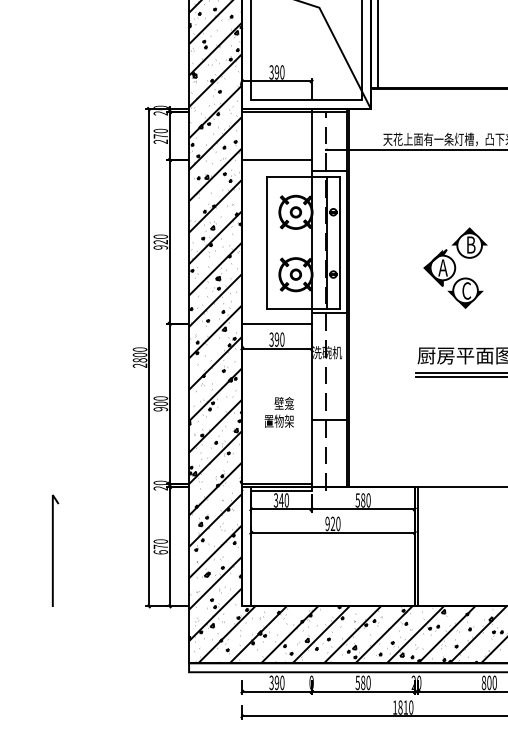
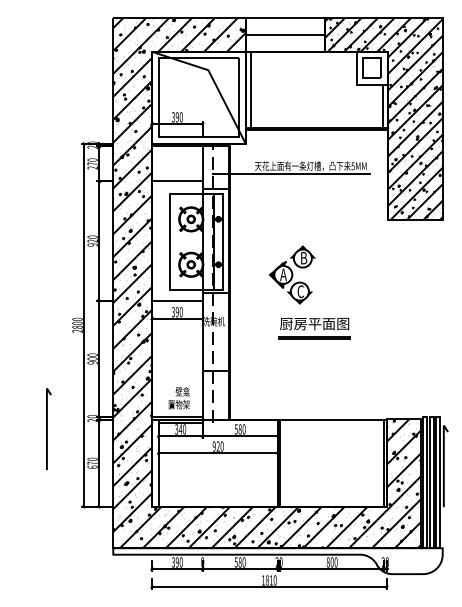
part: (454, 267) -> (291, 274), moved
text: (278, 412) -> (178, 398), moved
line: (53, 551) -> (47, 429), moved

